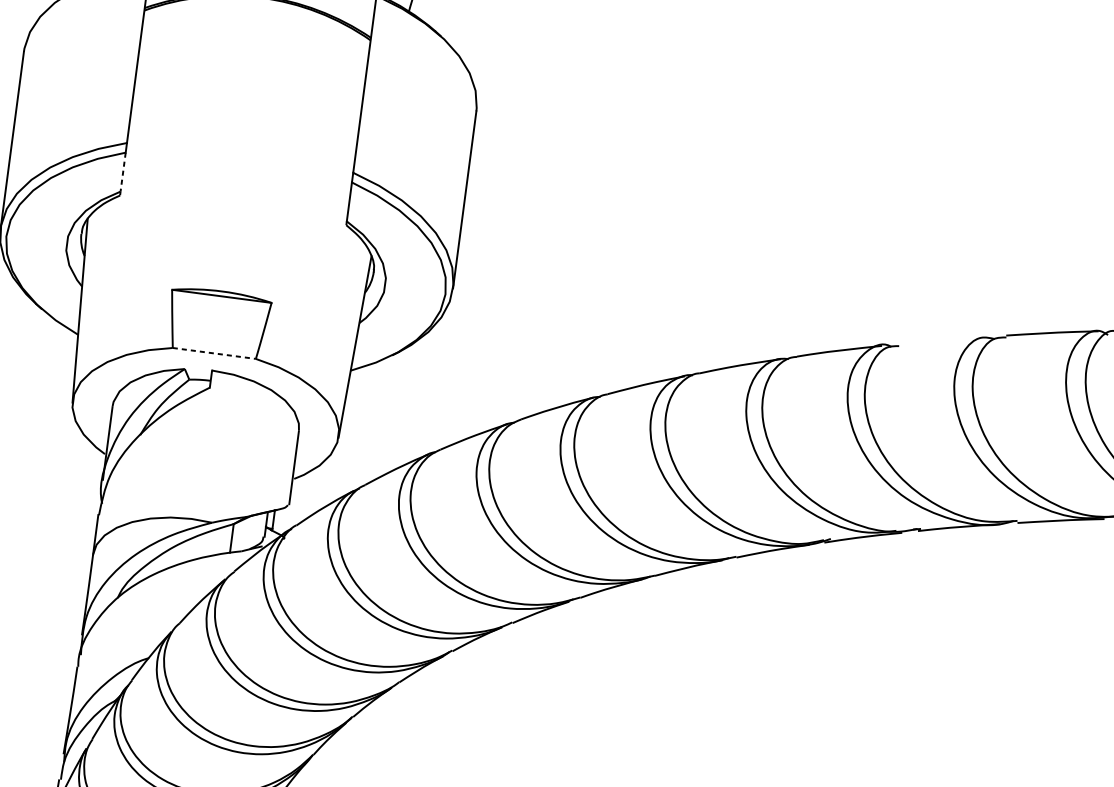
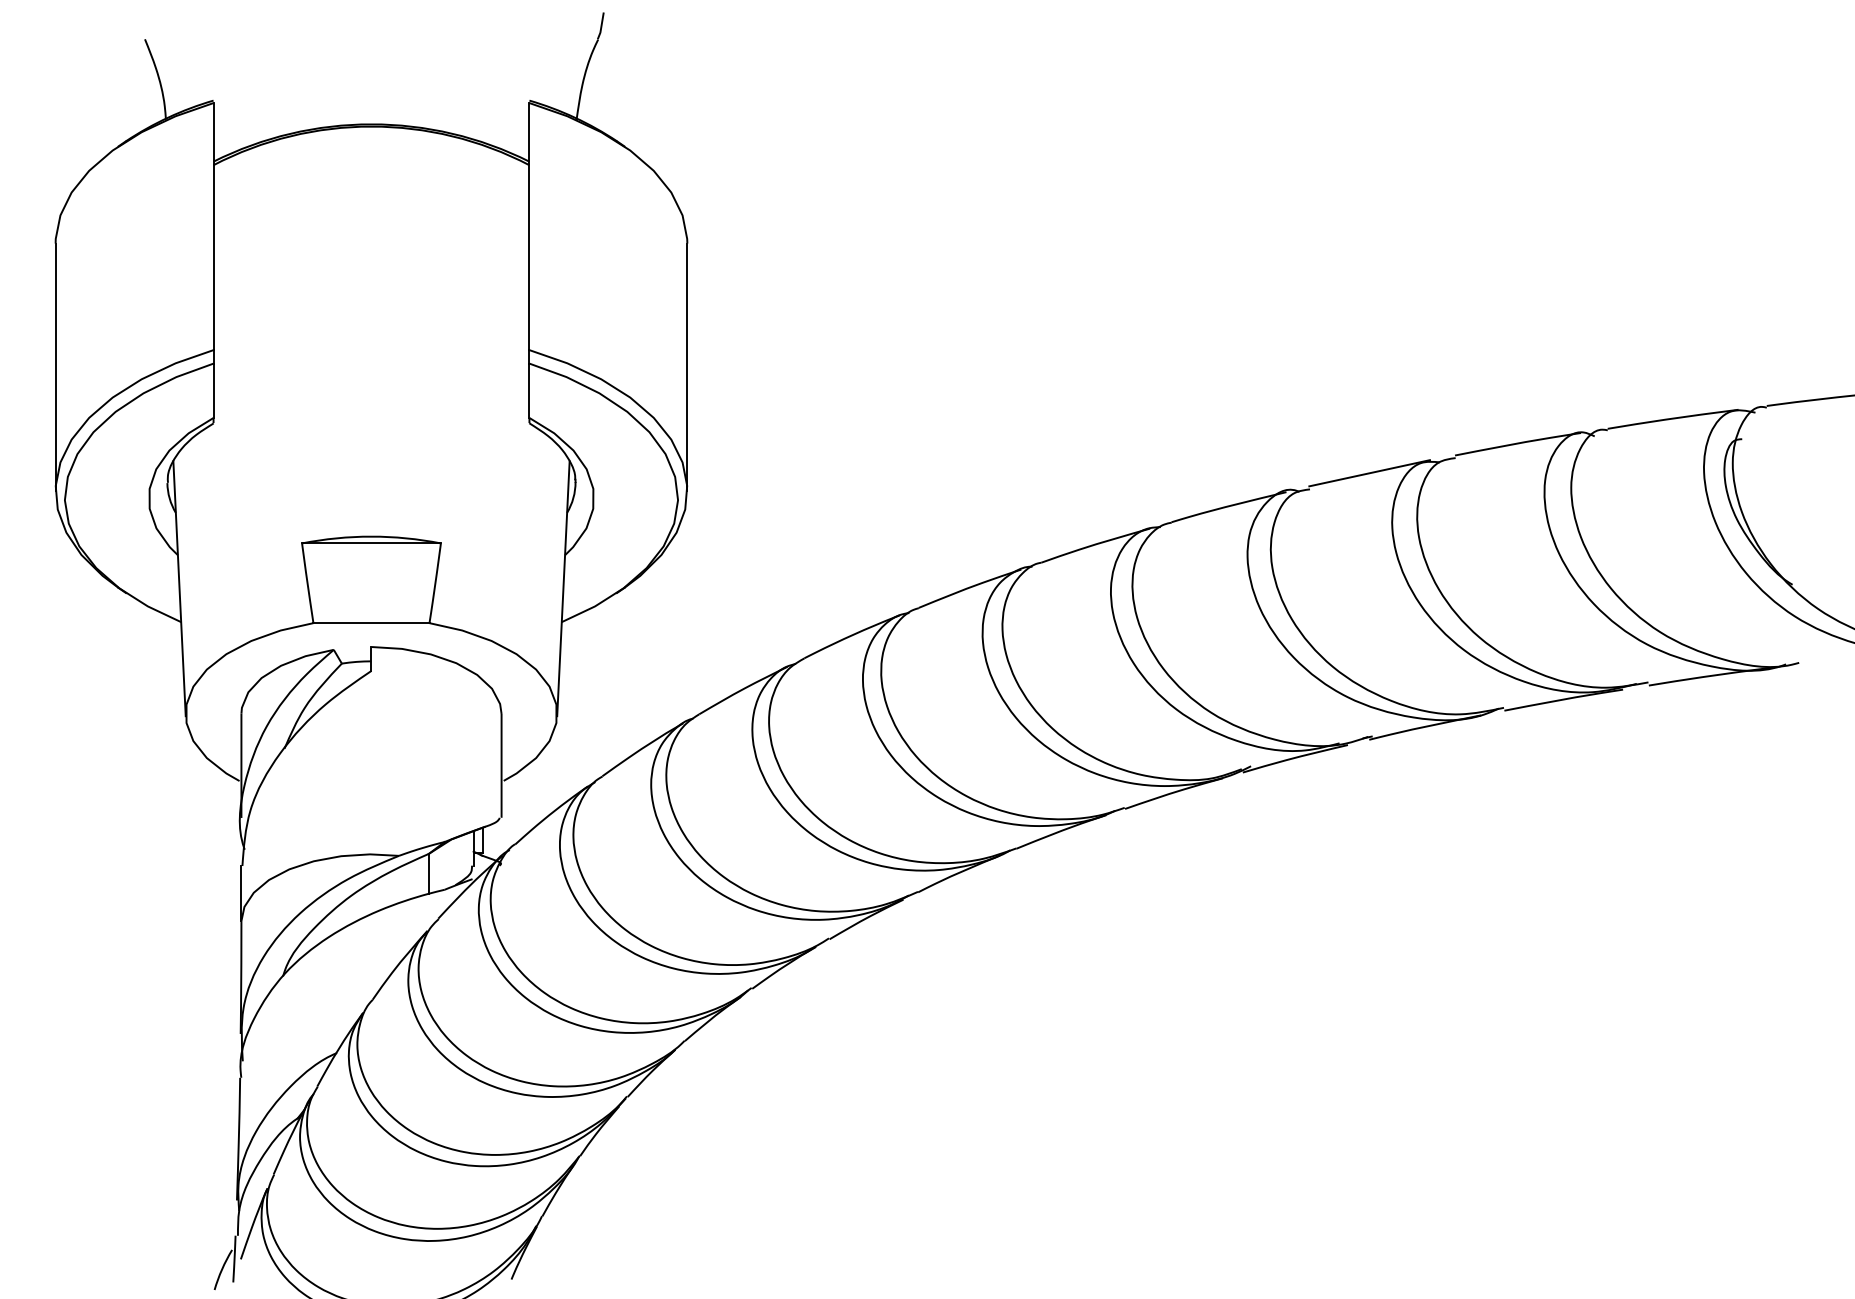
line: (123, 172) -> (213, 391), dashed -> solid
line: (943, 340) -> (1369, 473), added
line: (214, 353) -> (371, 623), dashed -> solid

